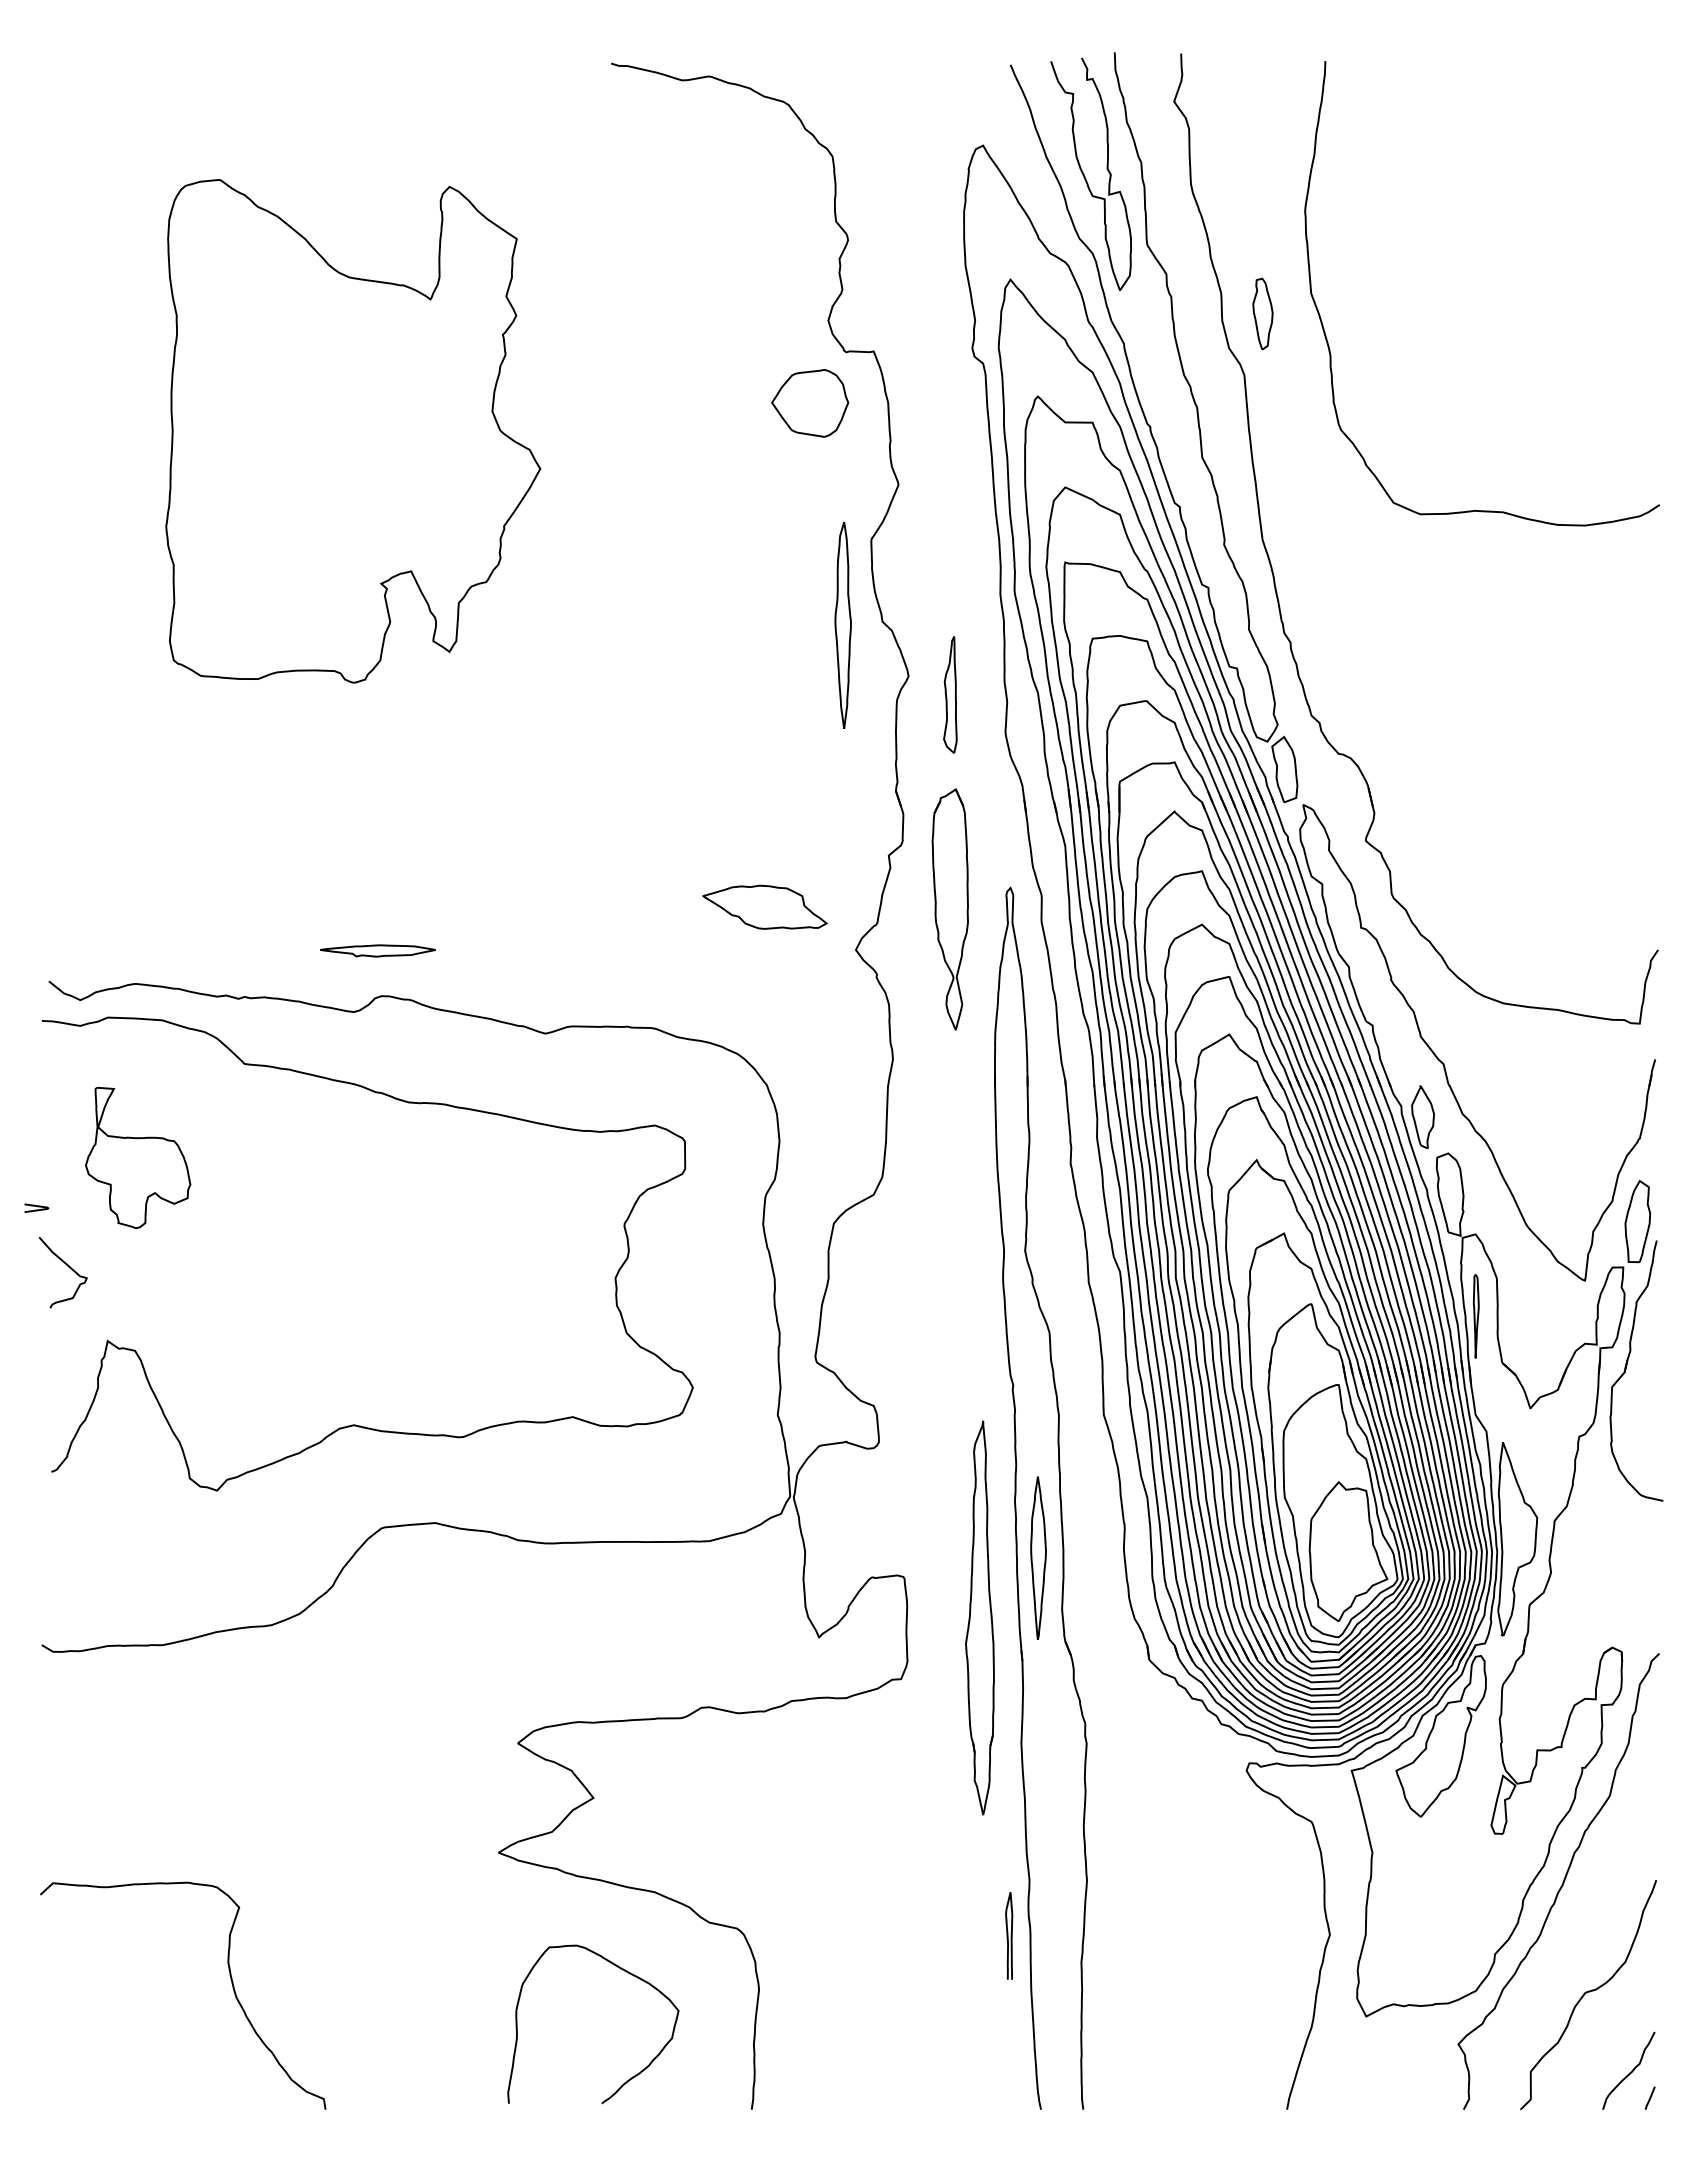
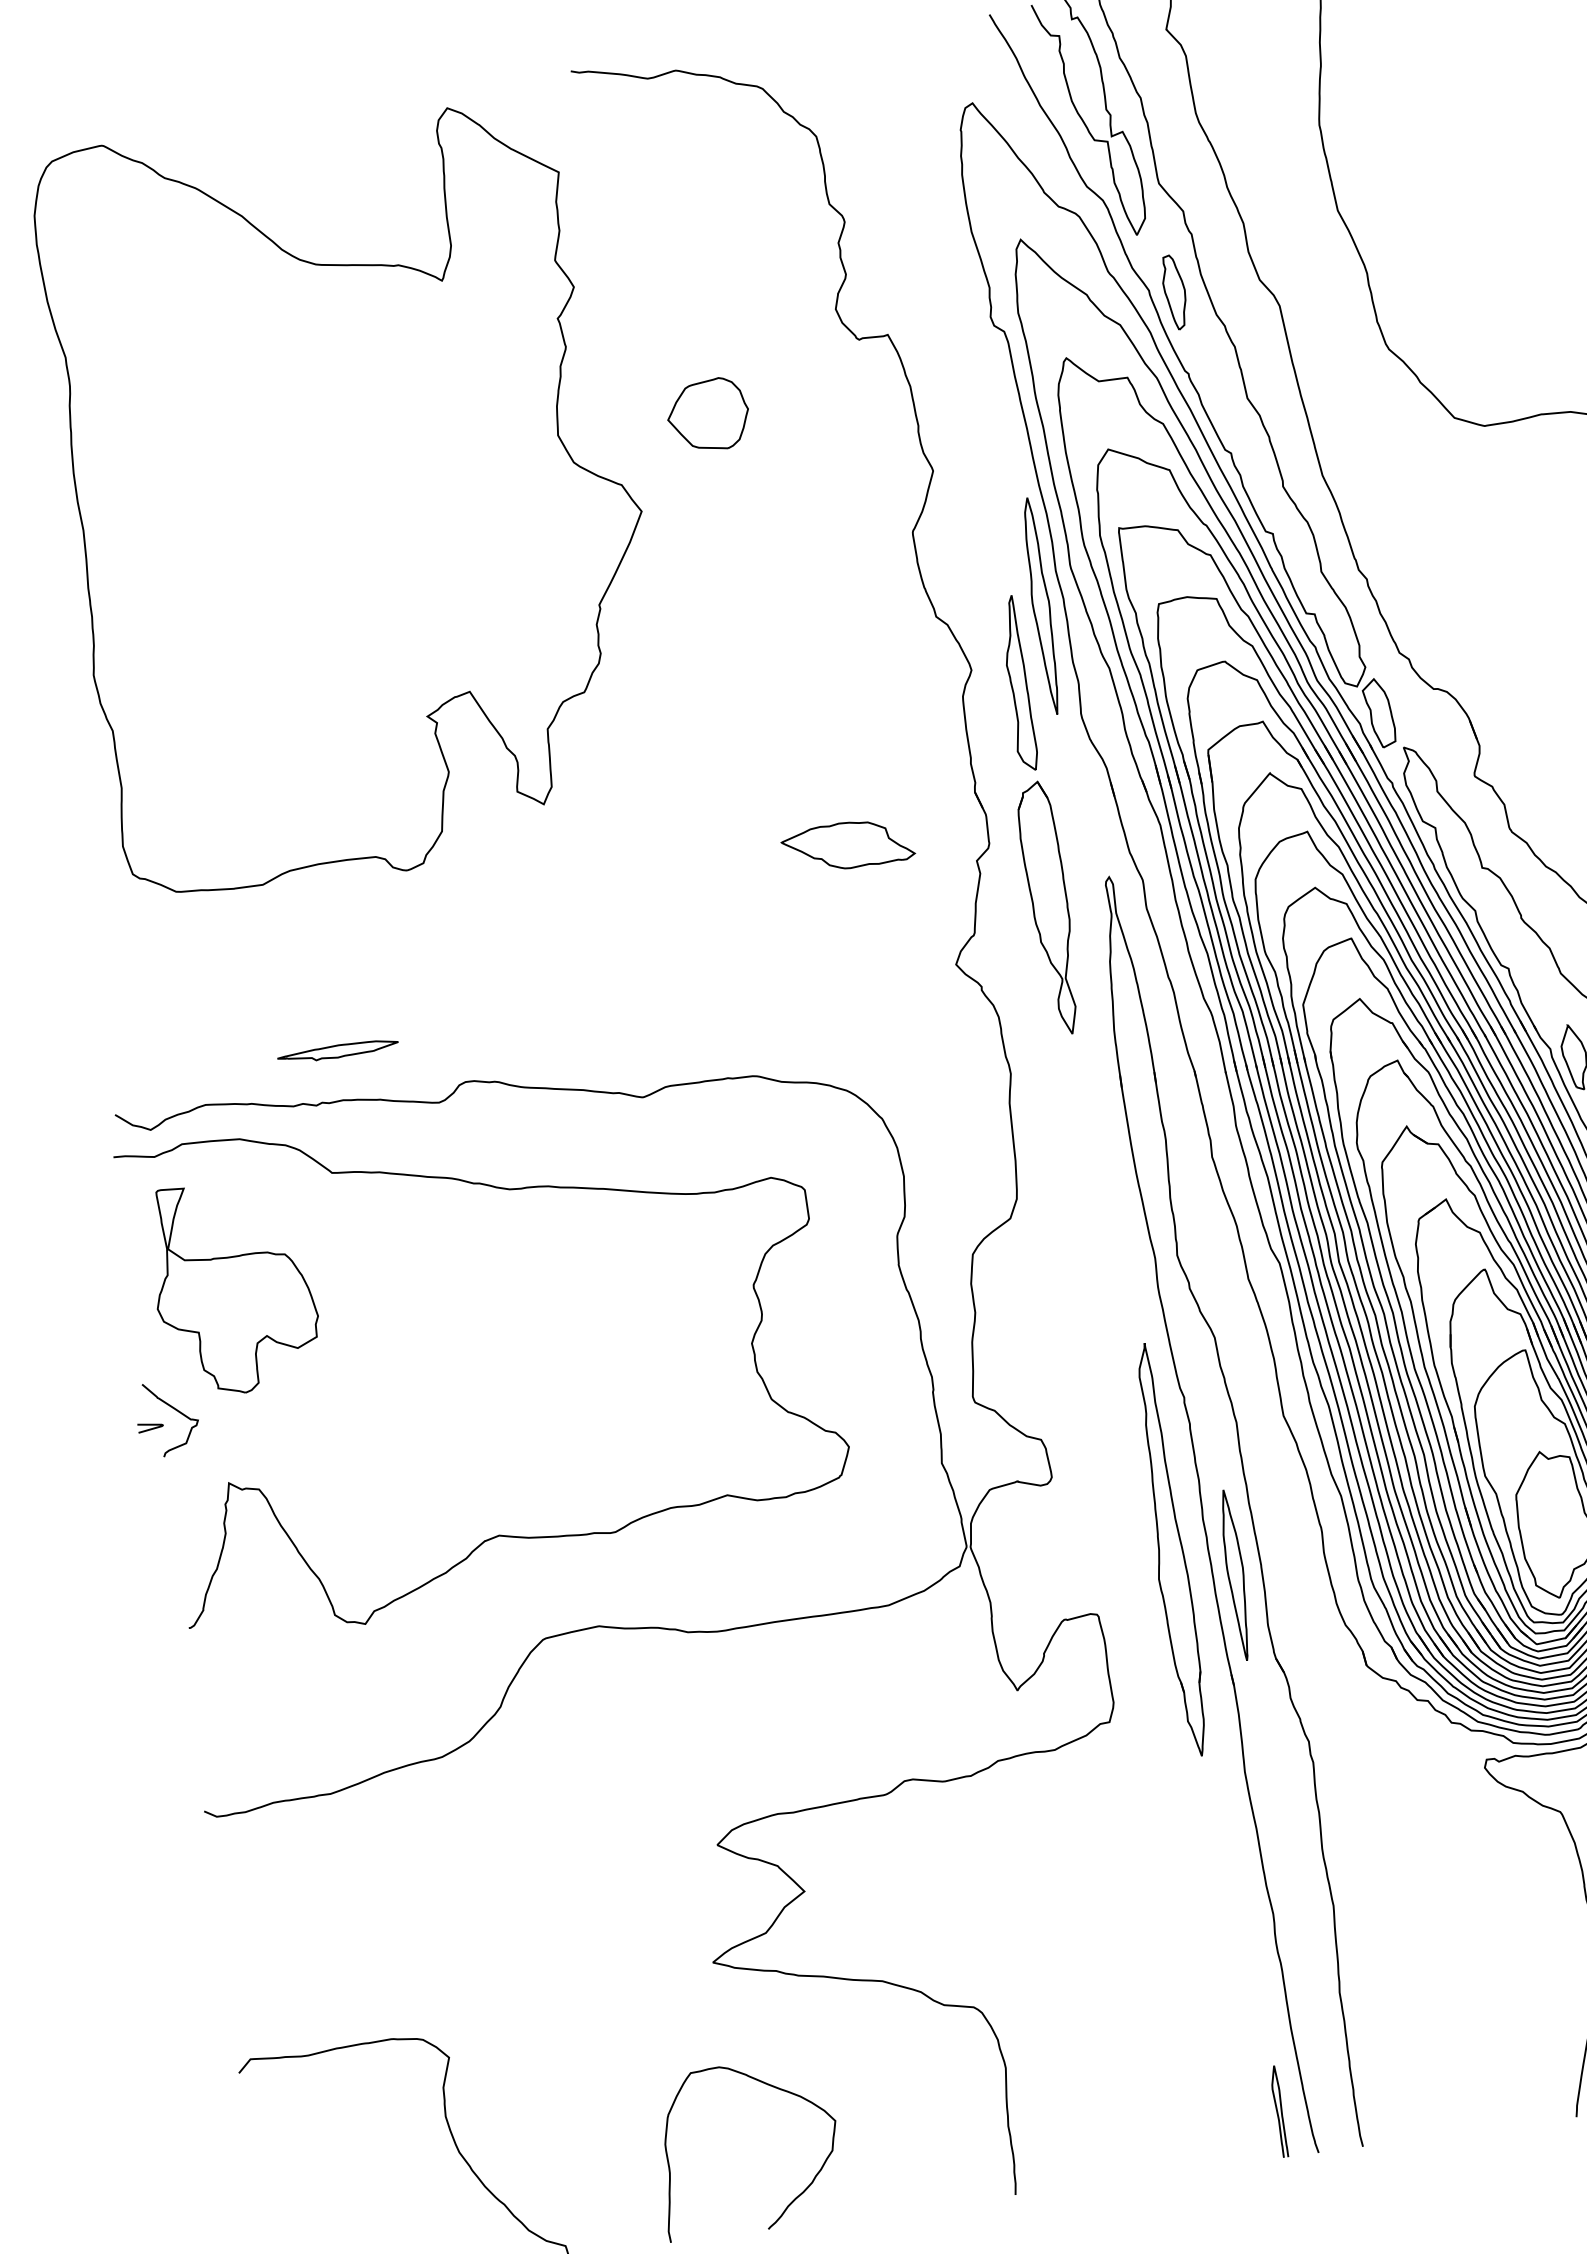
part: (1262, 313) -> (1174, 291), moved
part: (810, 403) -> (708, 415), moved
part: (353, 431) -> (354, 494), size x1.43
part: (842, 624) -> (1040, 605), moved
part: (950, 694) -> (1018, 683), size x1.43
part: (764, 906) -> (847, 844), moved
part: (377, 950) -> (337, 1051), moved
part: (137, 1157) -> (233, 1286), size x1.43
curve: (36, 1206) -> (150, 1425), moved
part: (979, 1617) -> (1169, 1549), moved
curve: (1008, 1935) -> (1278, 2111), moved
curve: (620, 1969) -> (768, 2085), moved

